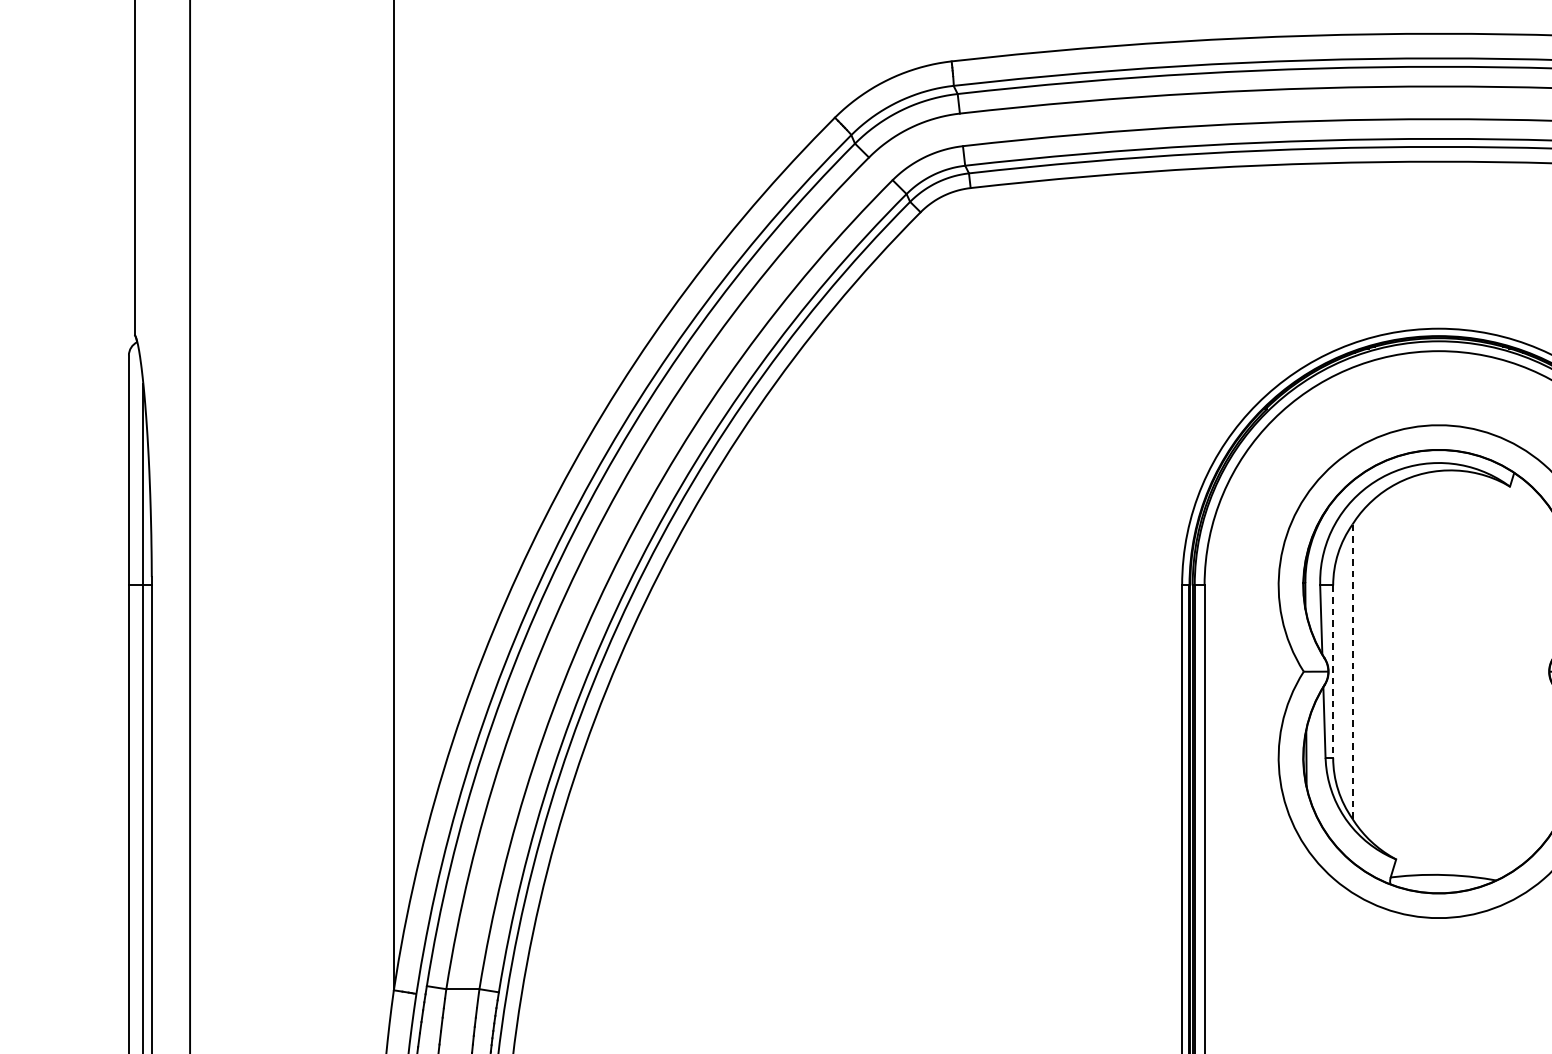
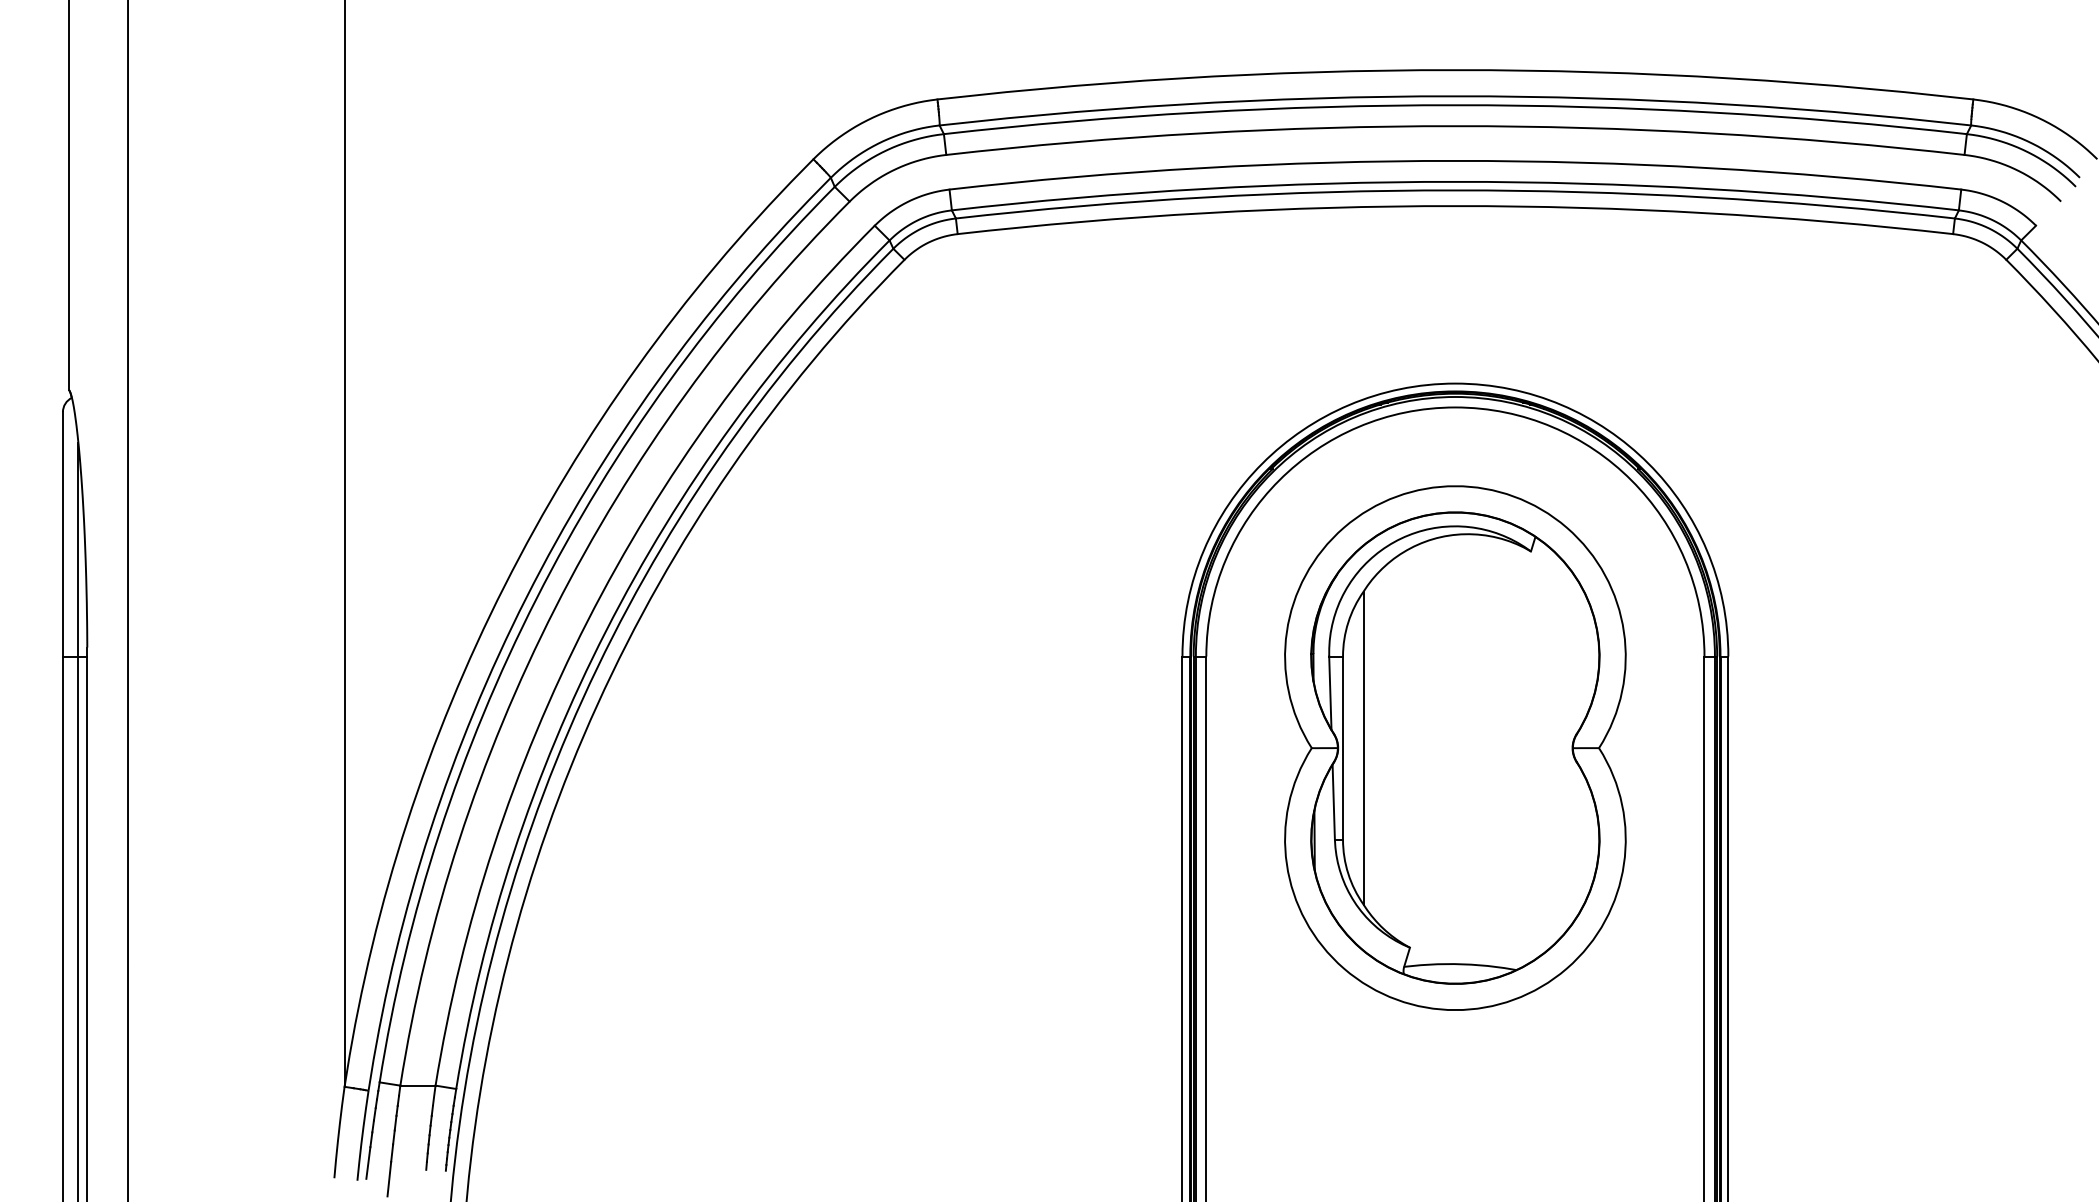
line: (1352, 671) -> (1363, 747), dashed -> solid
line: (1332, 672) -> (1342, 748), dashed -> solid

